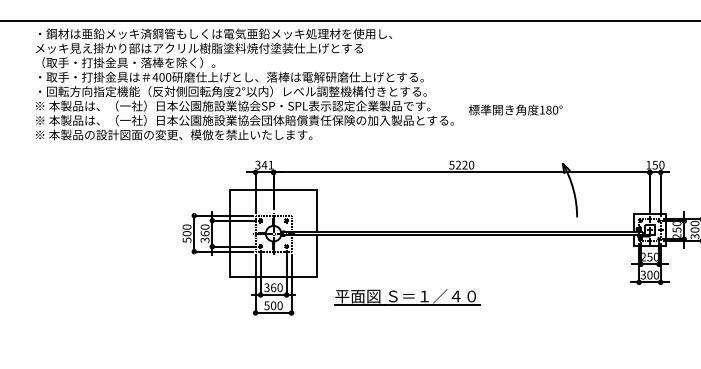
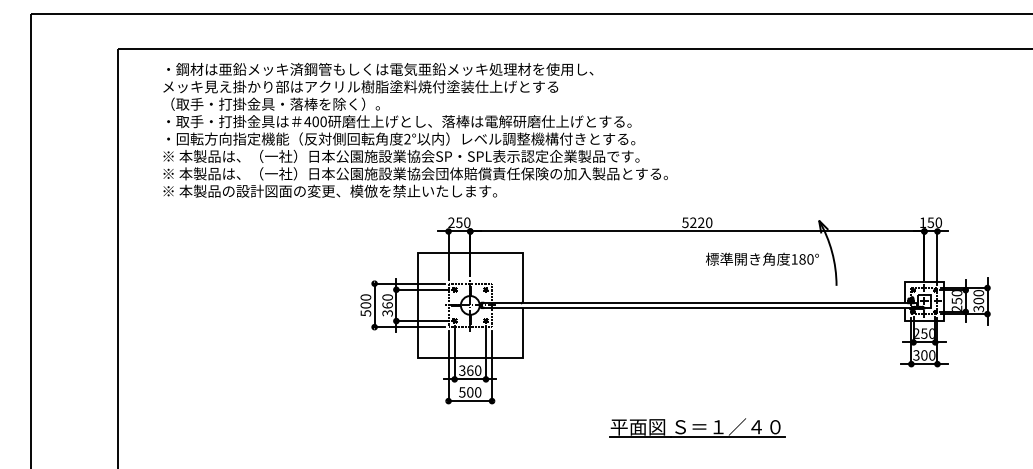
text: (244, 84) -> (415, 130), moved
text: (515, 109) -> (762, 258), moved
text: (264, 164) -> (459, 222), 341 -> 250
part: (407, 296) -> (697, 427), moved

